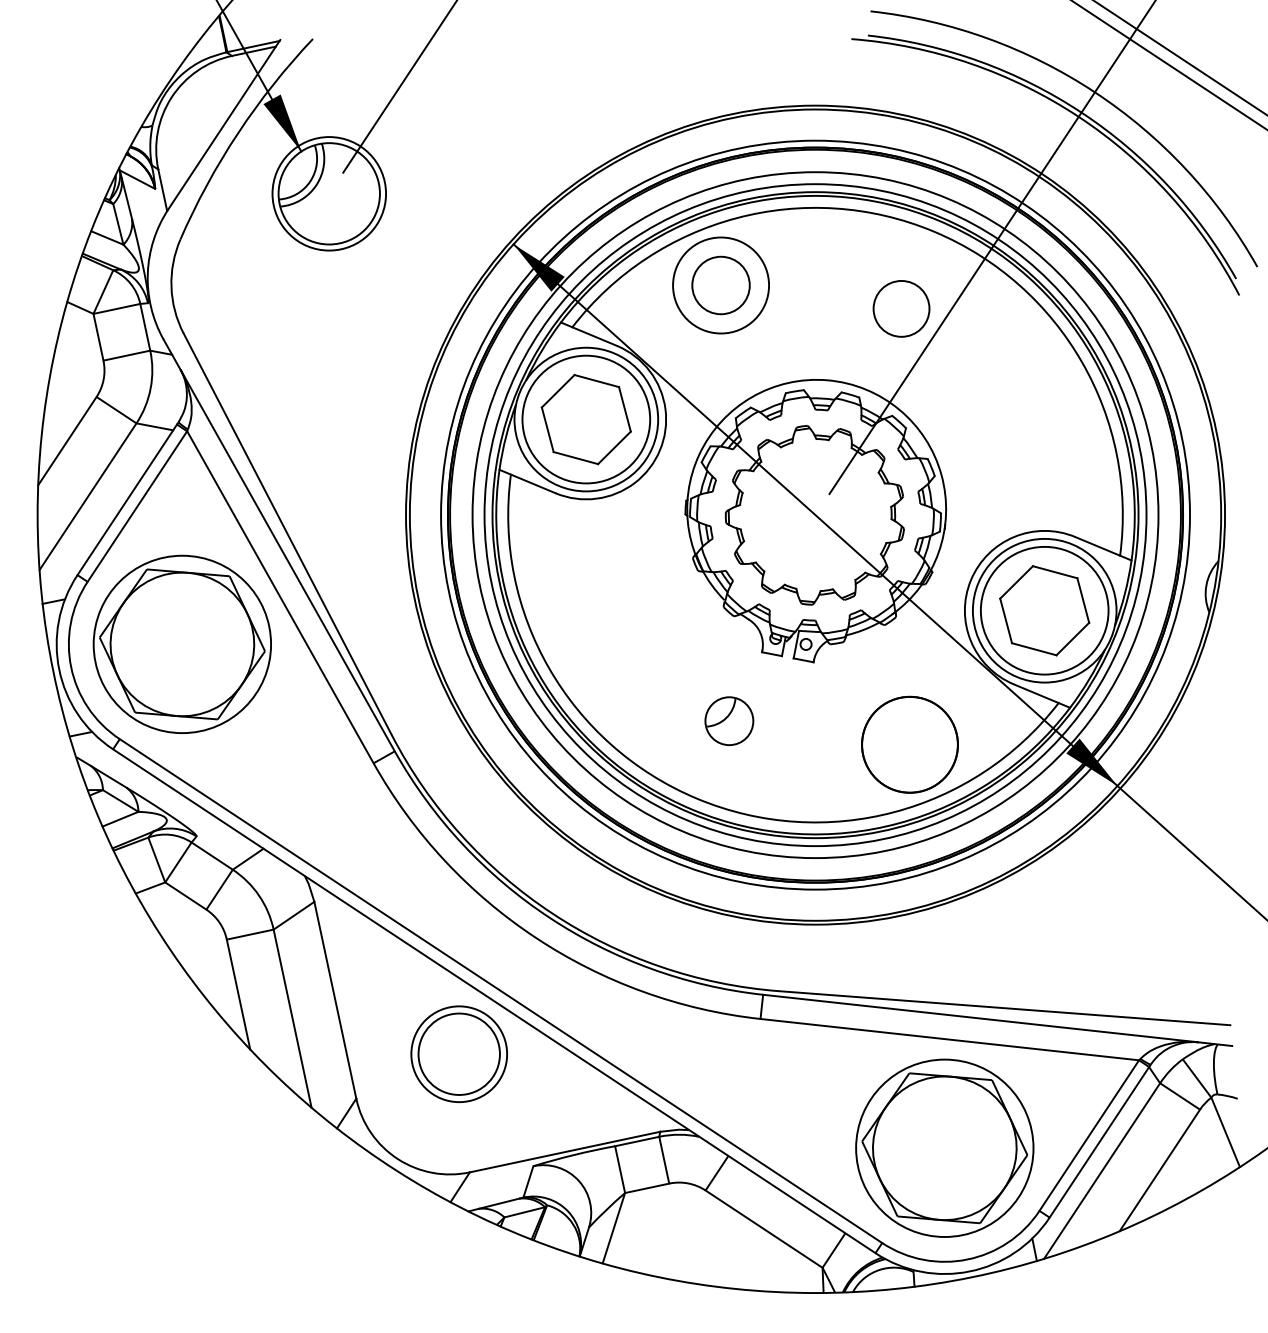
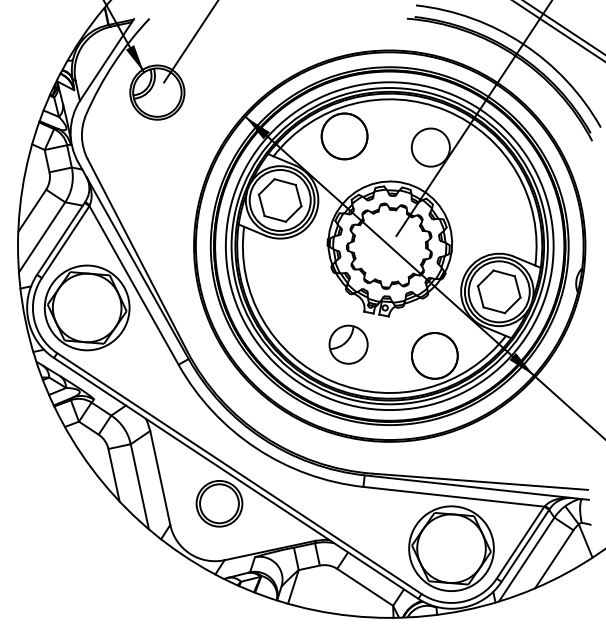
circle: (720, 285) -> (344, 136), size x1.67
circle: (900, 308) -> (430, 147), size x1.43
part: (729, 720) -> (348, 344), size x1.67

